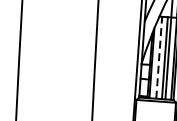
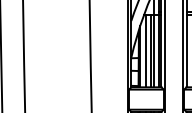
line: (159, 57) -> (146, 51), dashed -> solid

